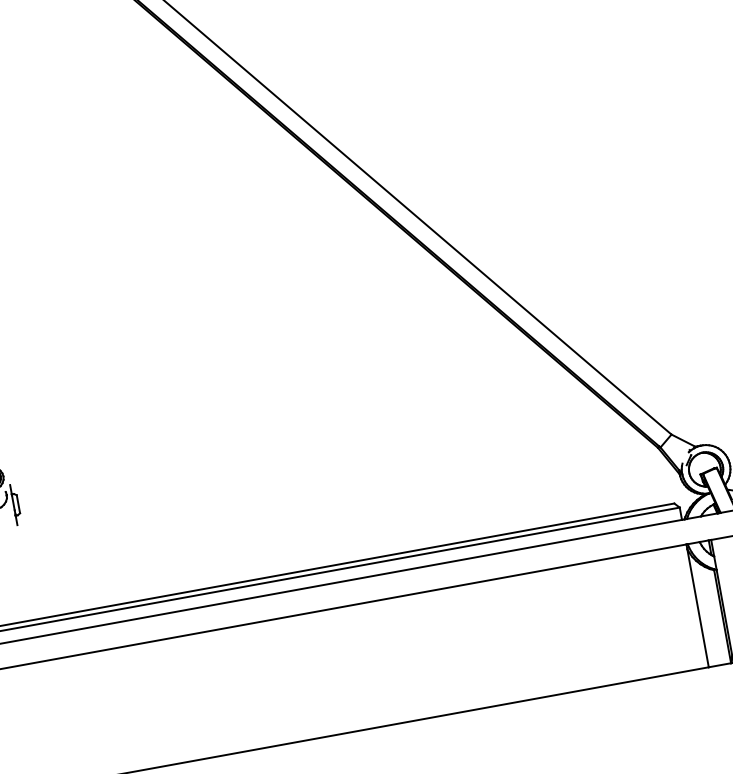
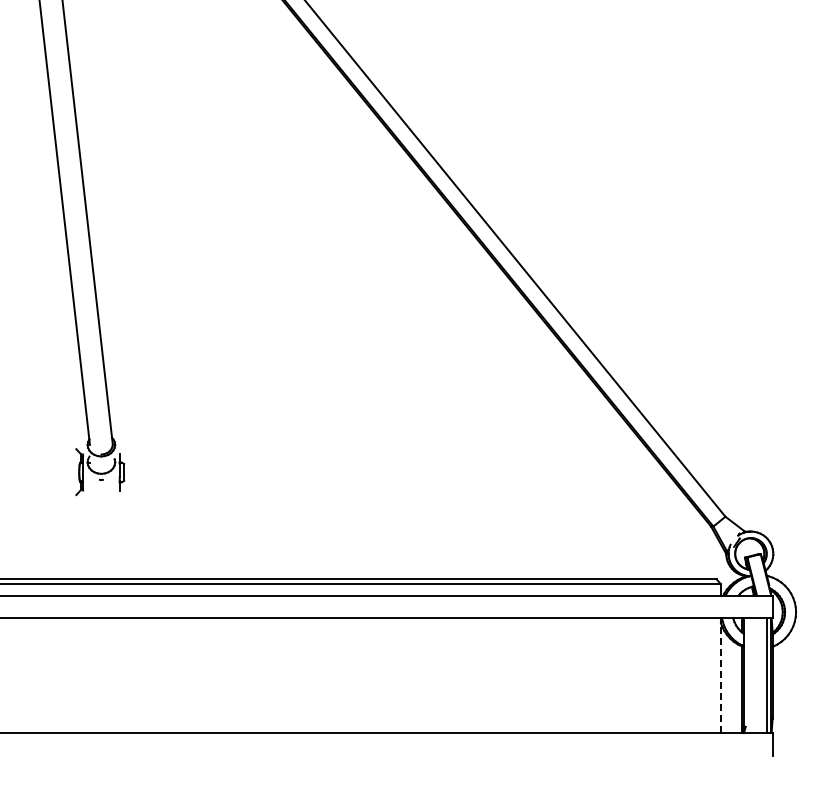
line: (697, 607) -> (720, 677), solid -> dashed

